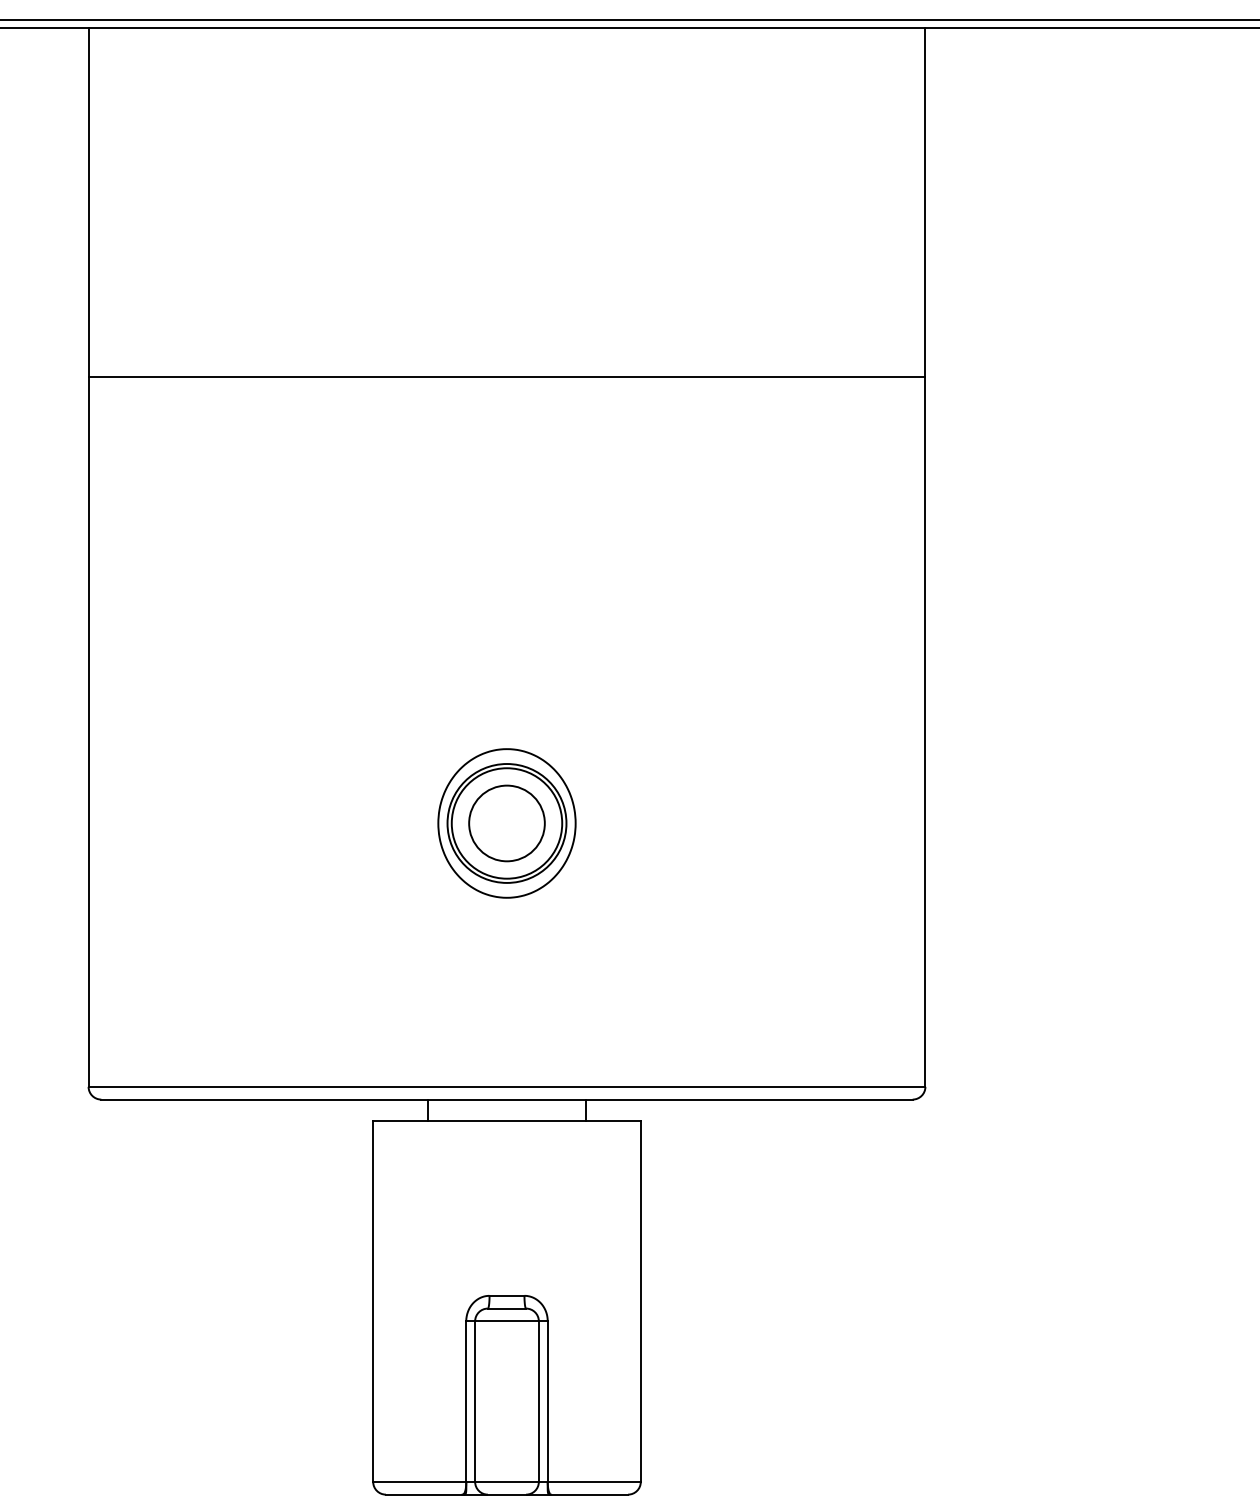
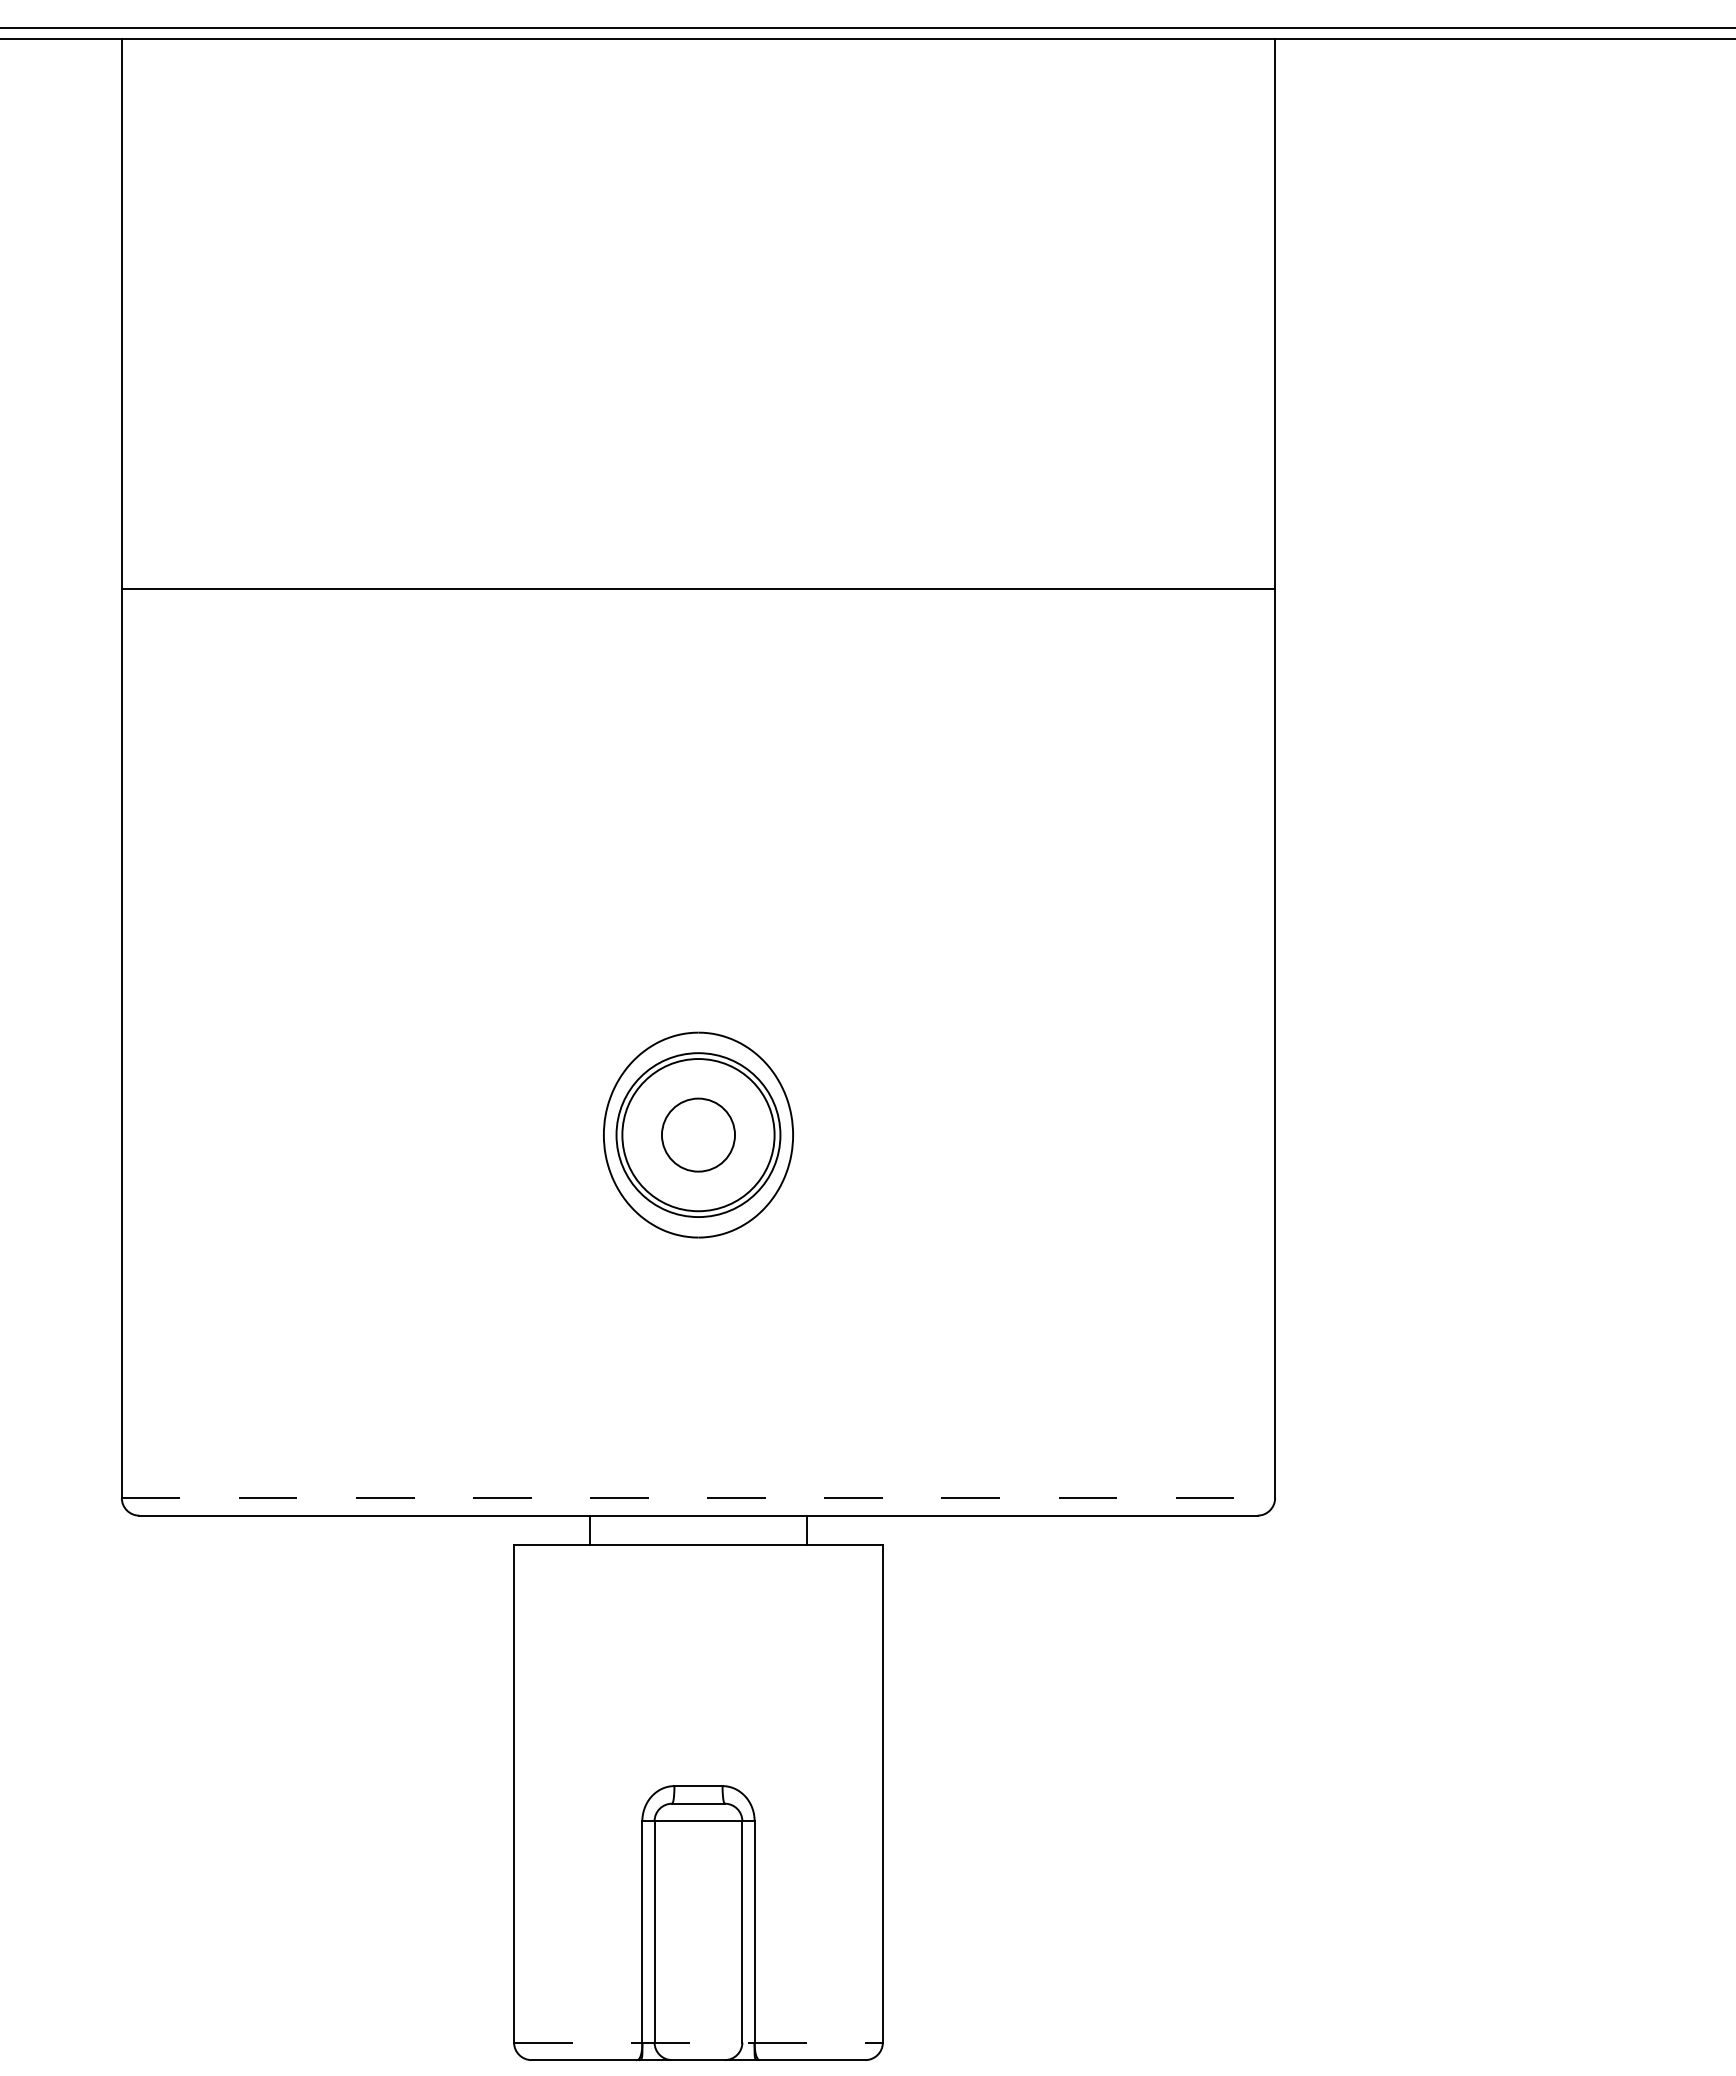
line: (507, 377) -> (698, 589), moved
circle: (507, 823) -> (698, 1134), size x0.7
line: (507, 1087) -> (698, 1498), solid -> dashed
line: (507, 1481) -> (698, 2042), solid -> dashed

